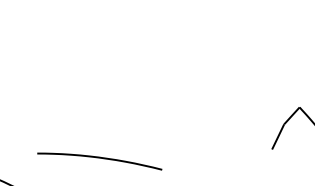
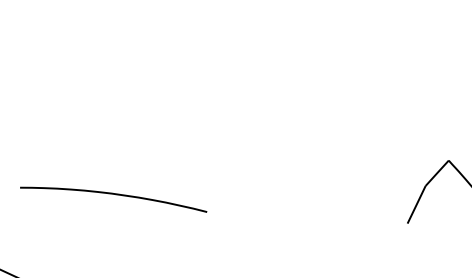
curve: (99, 158) -> (113, 195), moved

